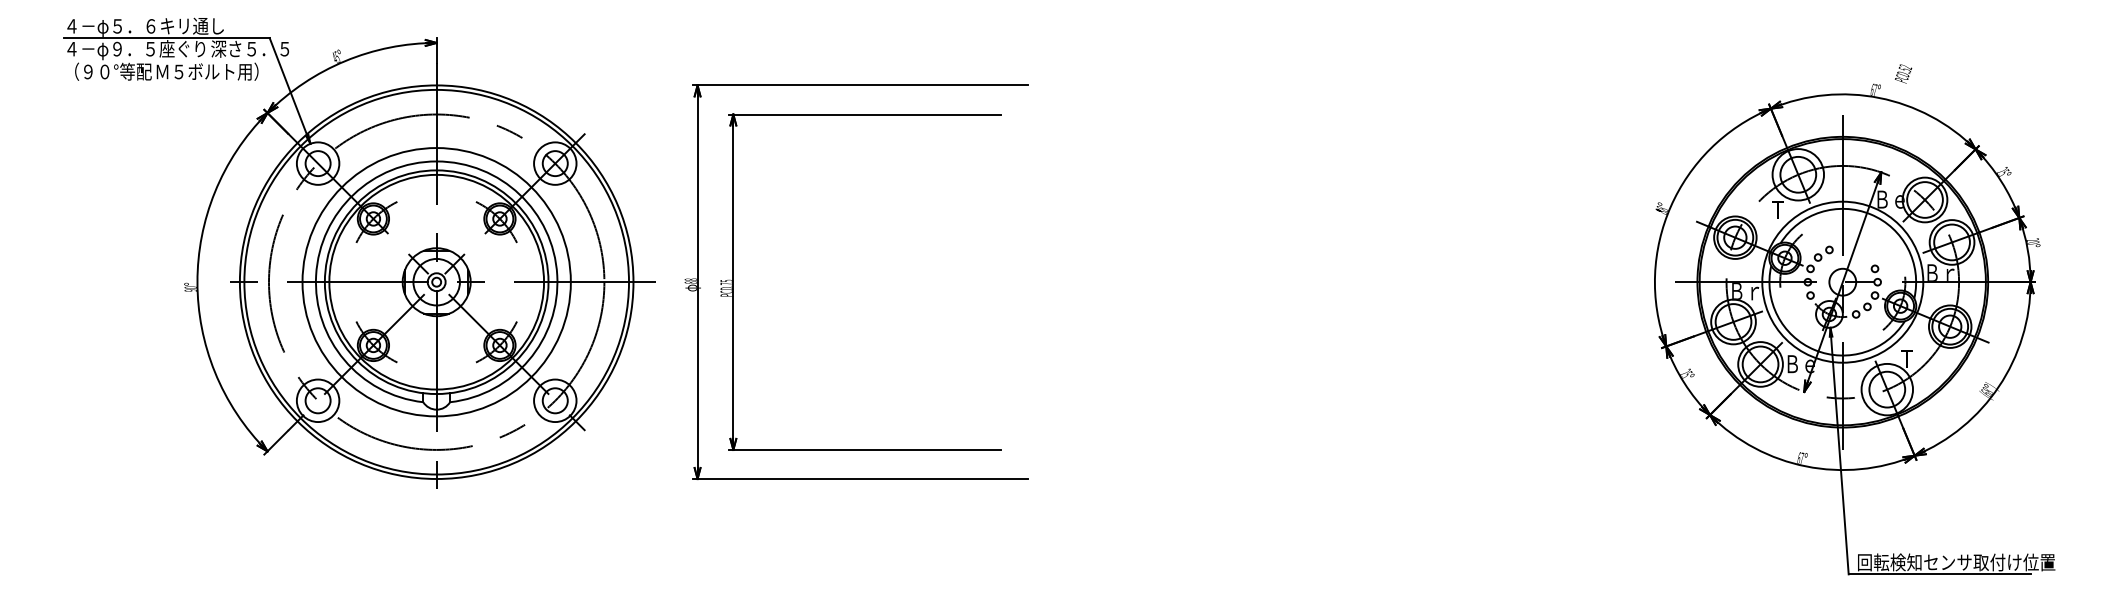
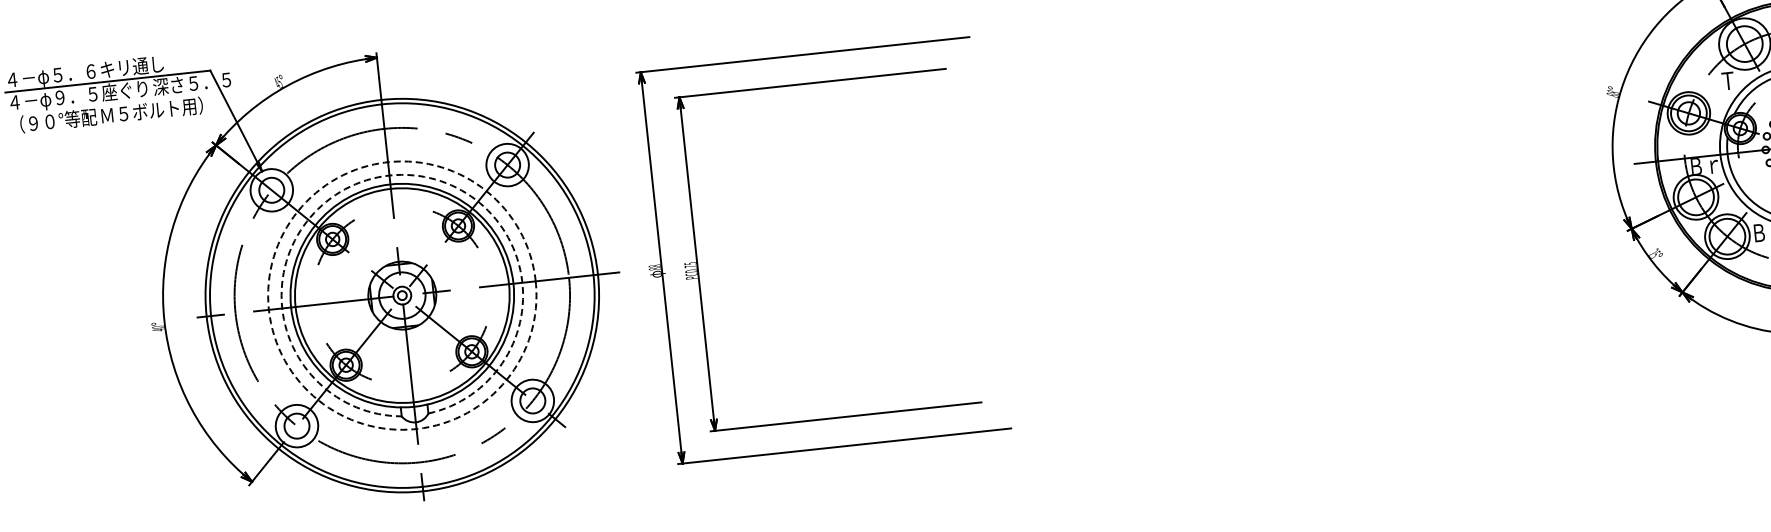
arc: (436, 161) -> (389, 175), solid -> dashed
circle: (436, 282) -> (402, 295), solid -> dashed
text: (190, 290) -> (158, 330), 90 -> 40

